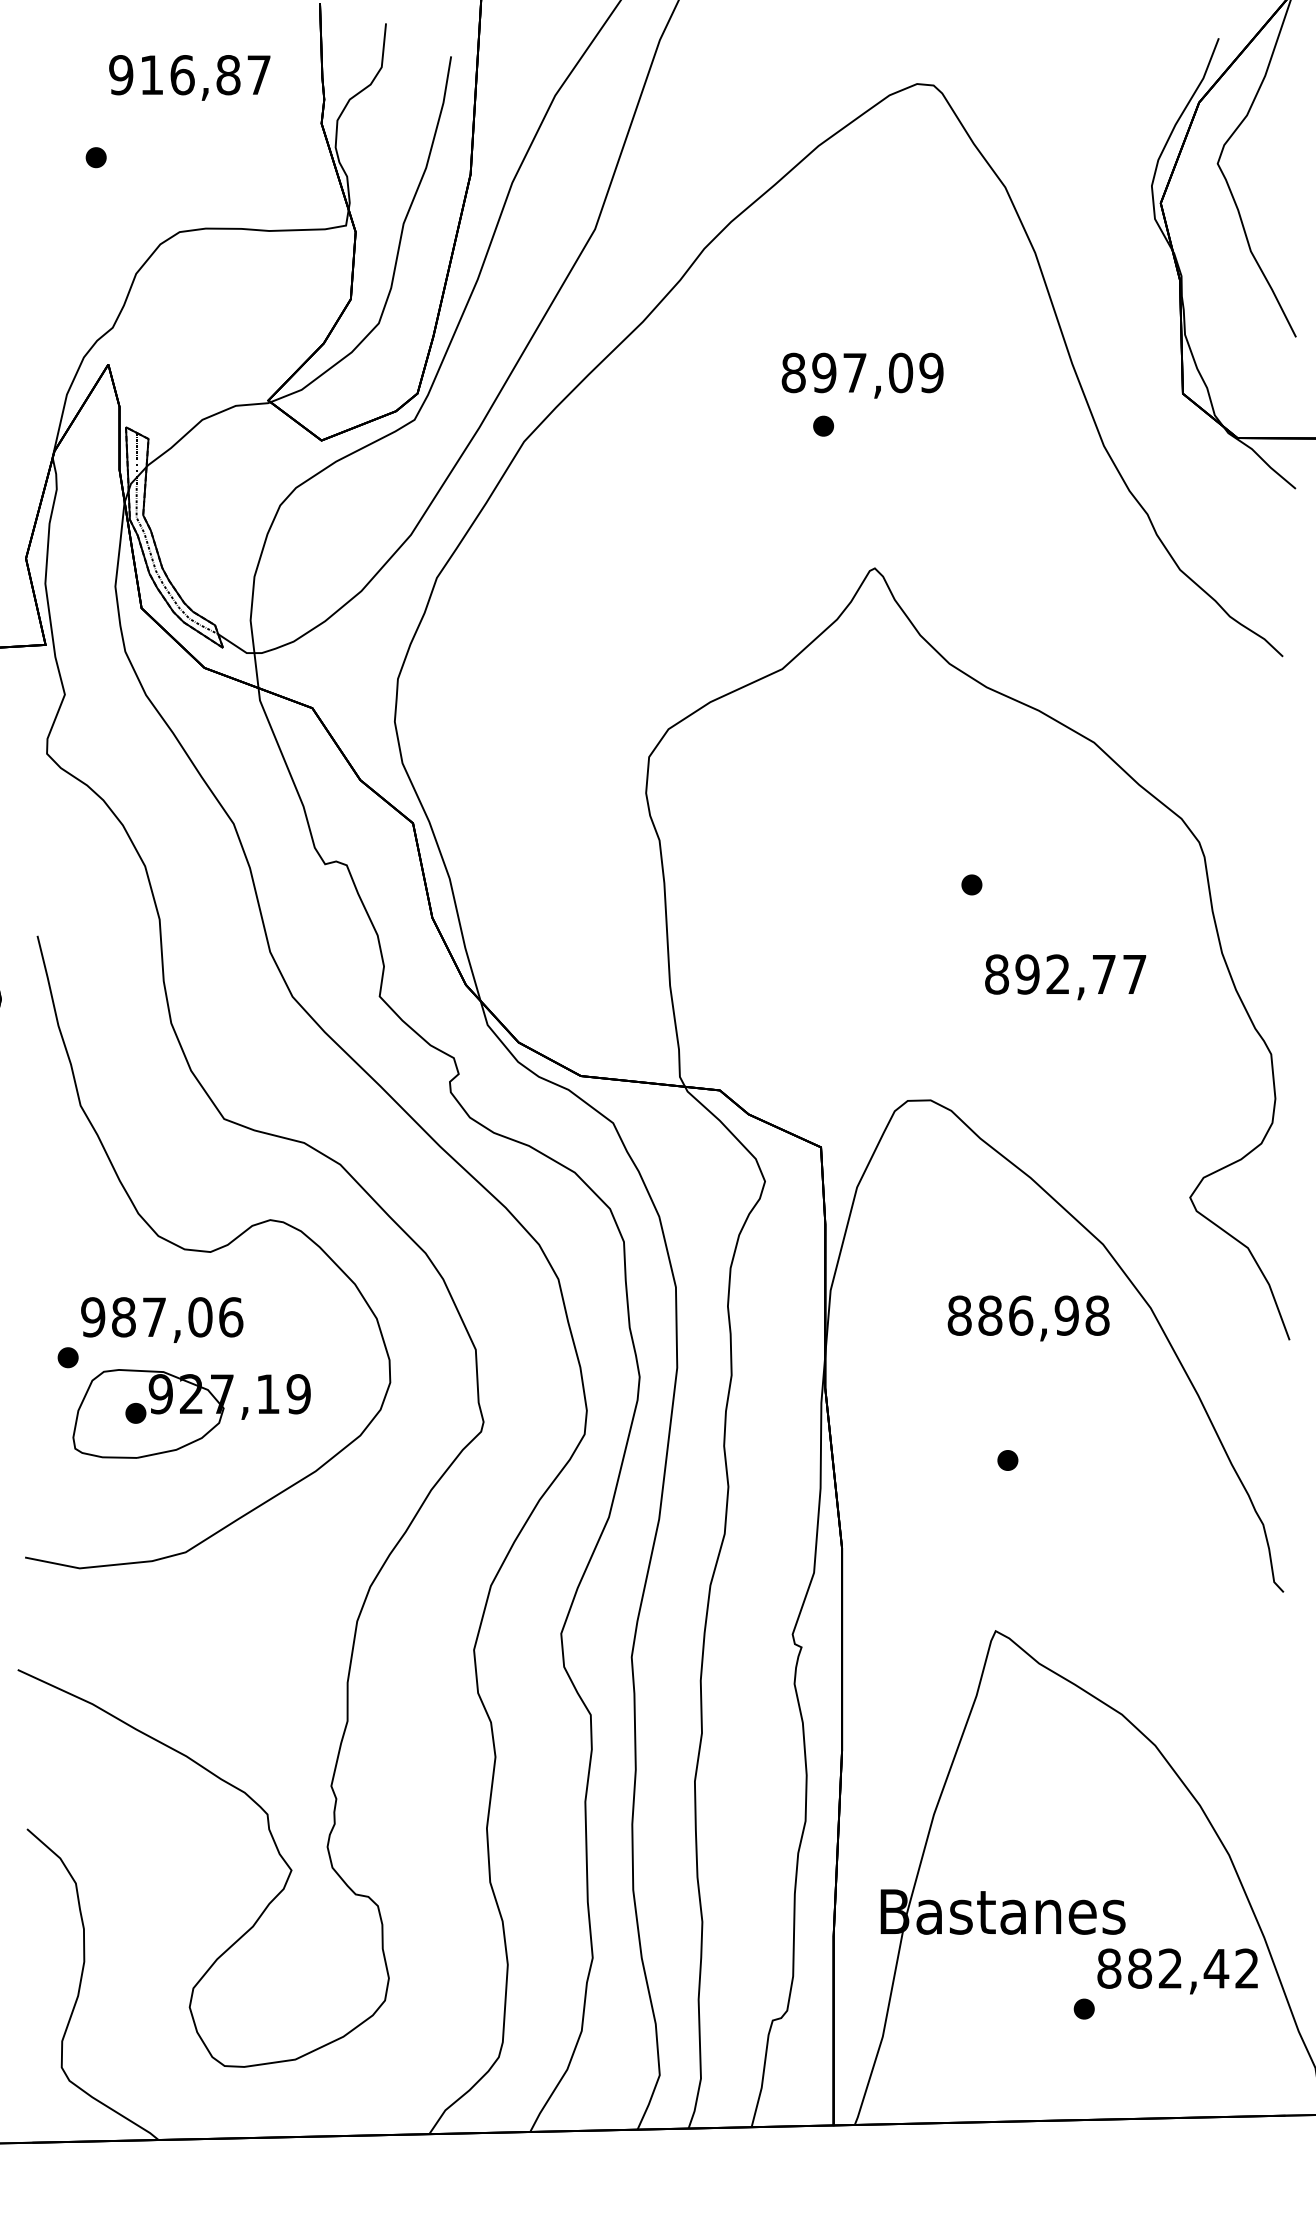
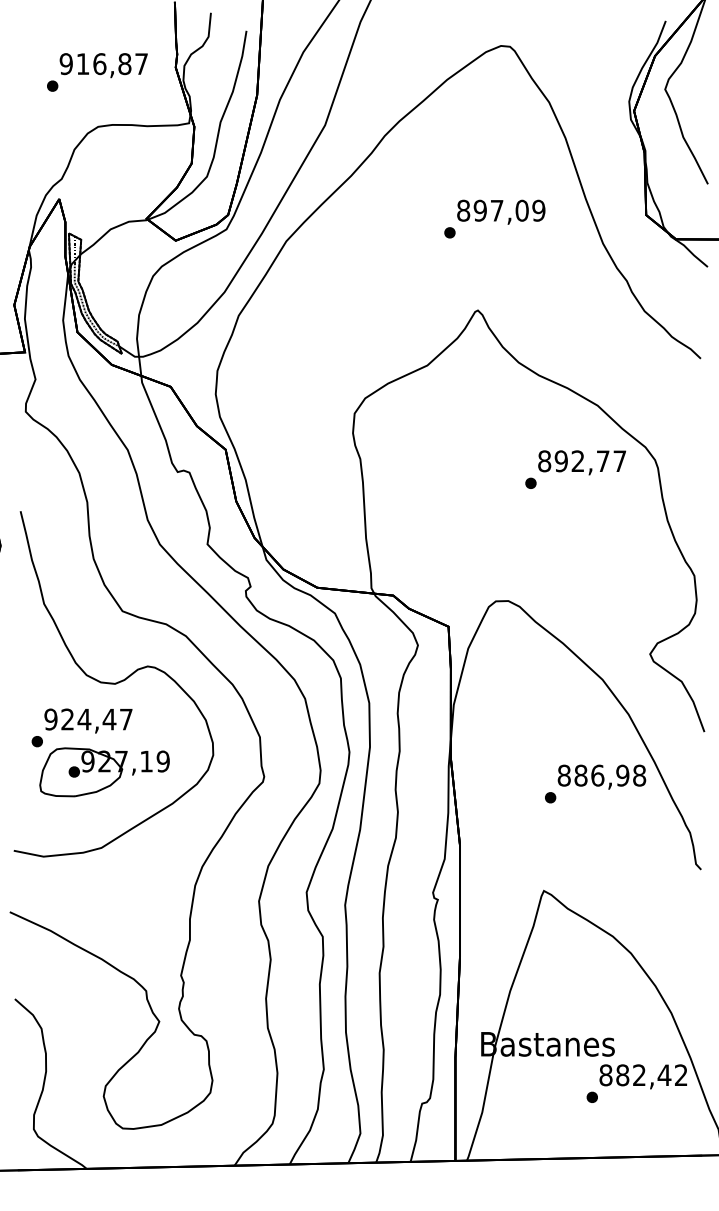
text: (189, 77) -> (103, 65), moved
text: (863, 374) -> (501, 211), moved
text: (1064, 976) -> (581, 462), moved
text: (176, 1317) -> (96, 719), 987,06 -> 924,47
text: (1027, 1317) -> (601, 776), moved

